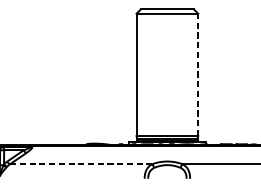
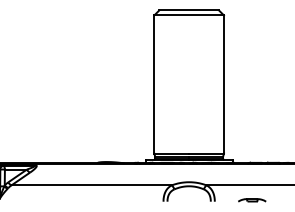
line: (197, 74) -> (223, 83), dashed -> solid
line: (81, 164) -> (92, 185), dashed -> solid
line: (223, 177) -> (252, 200), added

